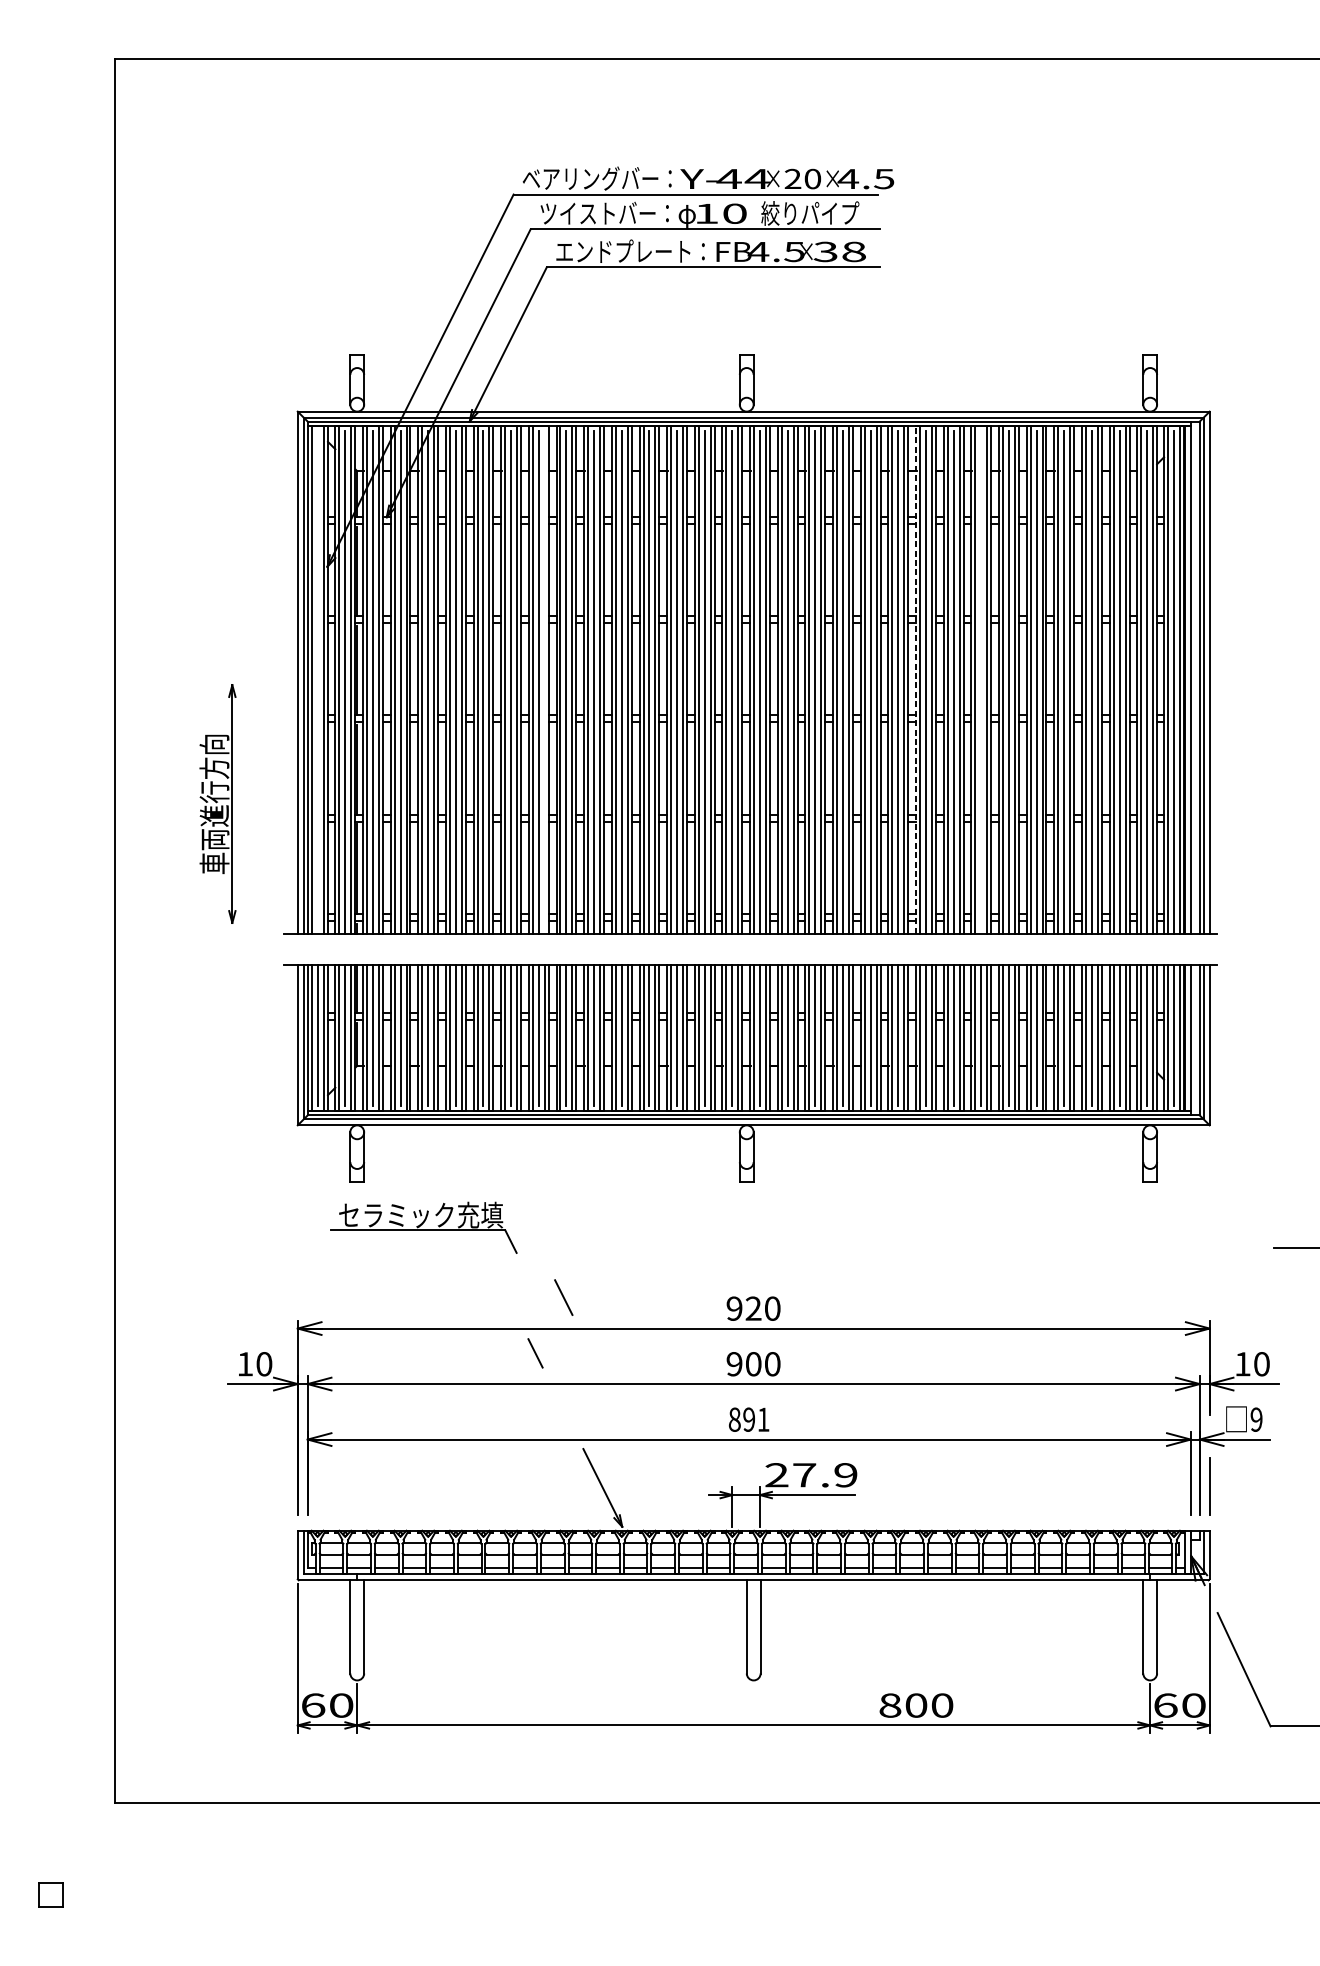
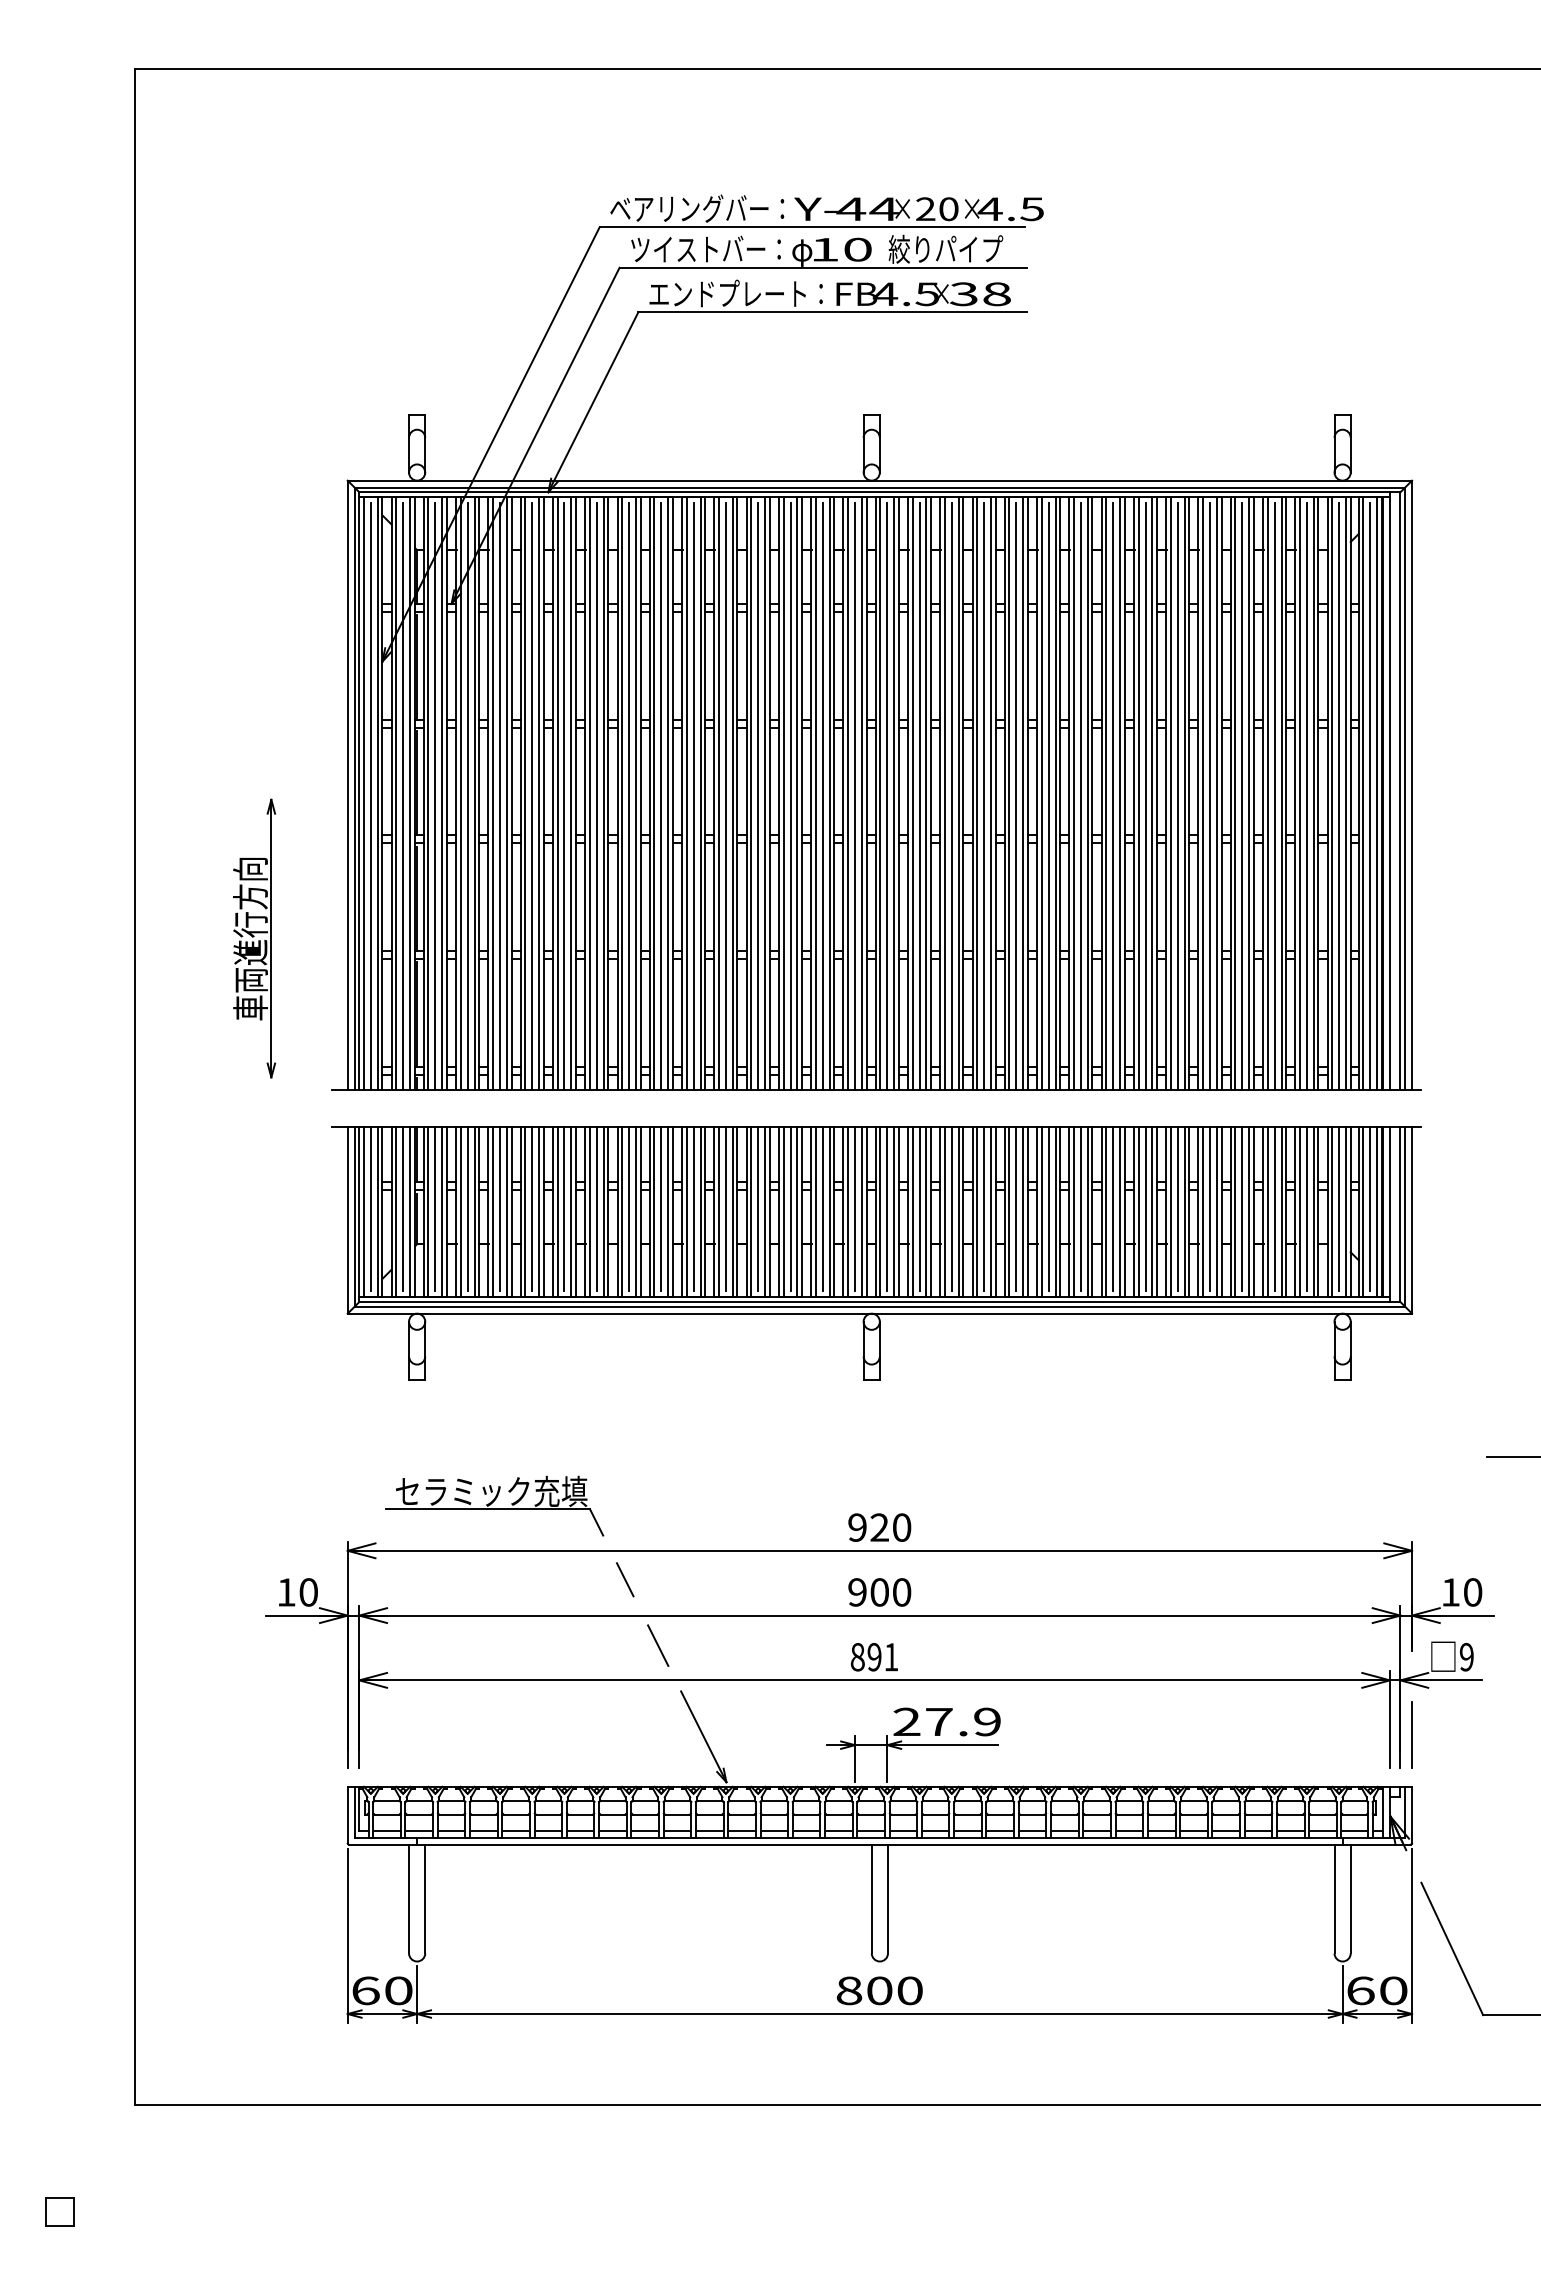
line: (545, 679) -> (636, 793), added
line: (916, 679) -> (1069, 793), dashed -> solid
line: (317, 682) -> (370, 796), added
line: (981, 682) -> (1145, 796), added
part: (423, 1227) -> (494, 1505), moved
line: (564, 1297) -> (658, 1645), moved
text: (916, 1705) -> (879, 1990), moved

